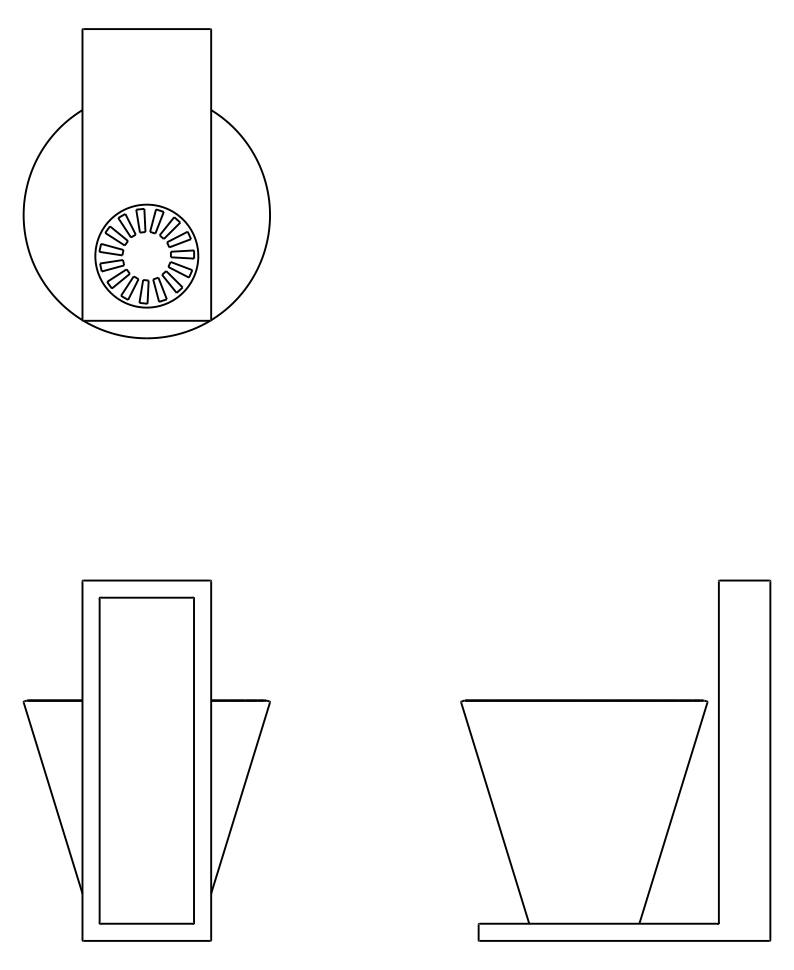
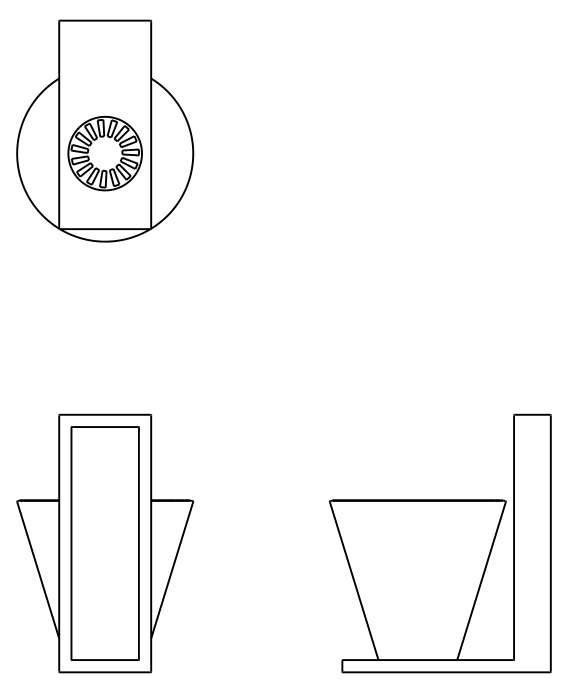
part: (146, 255) -> (104, 153), moved

